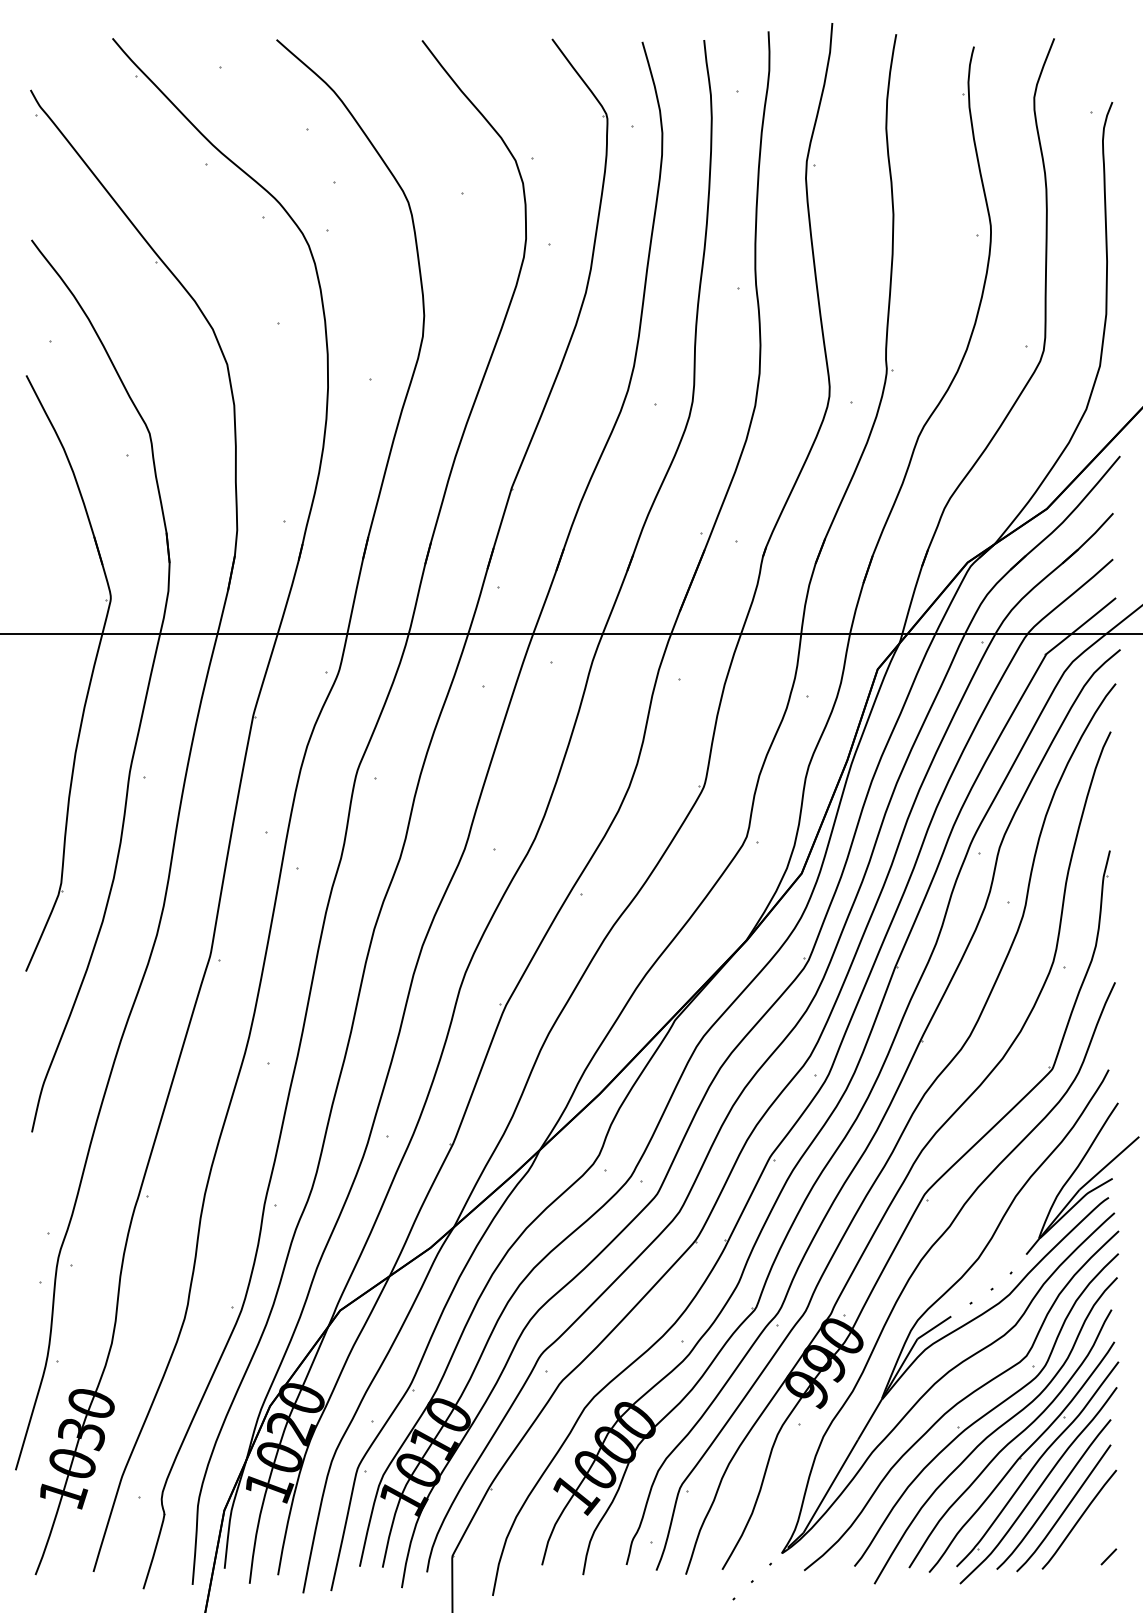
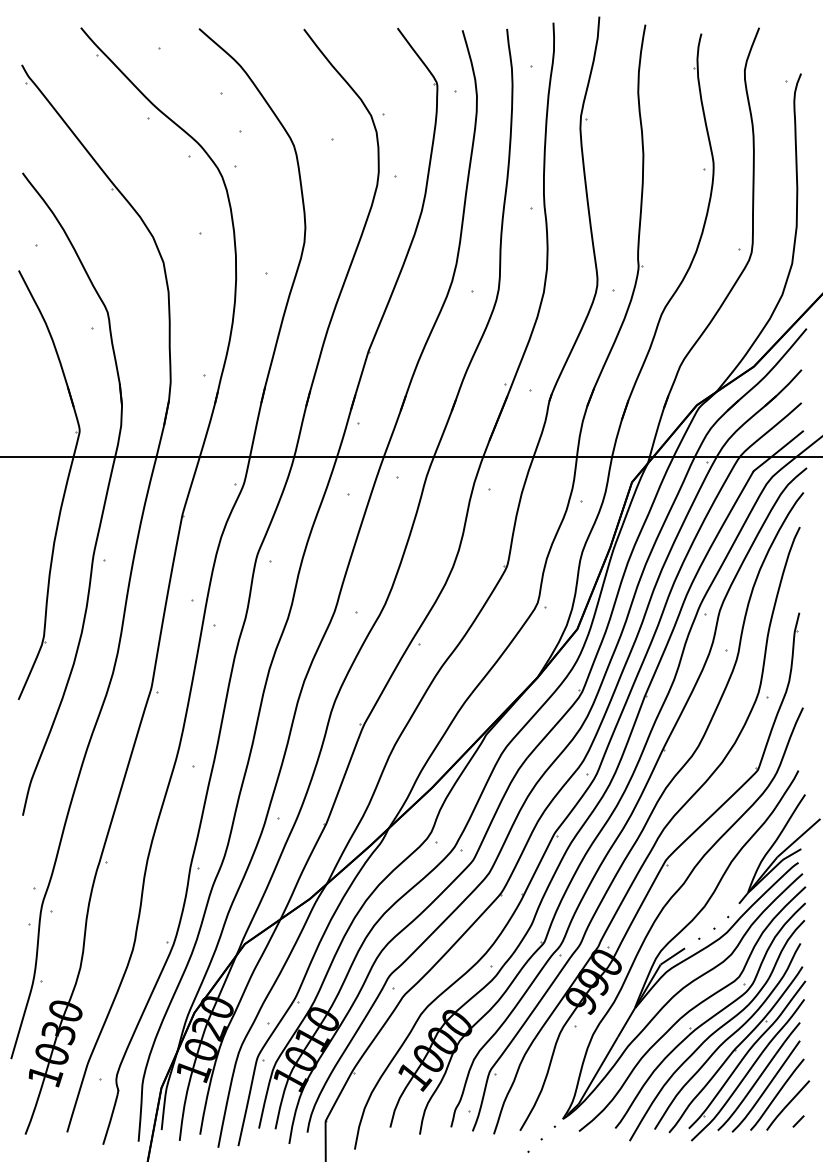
curve: (1094, 1534) -> (788, 1105), added

